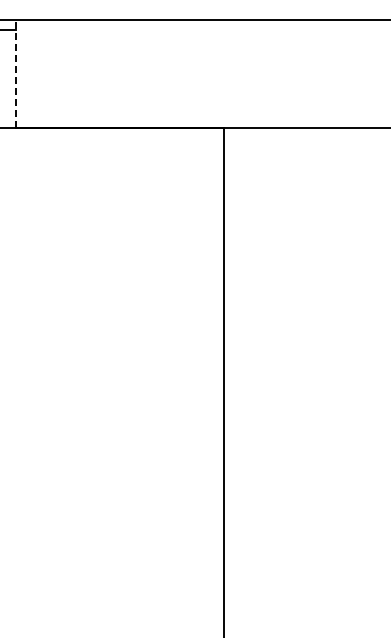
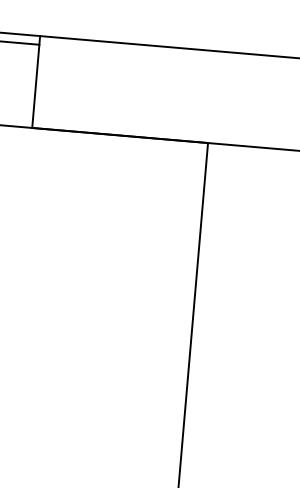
line: (16, 73) -> (36, 81), dashed -> solid

